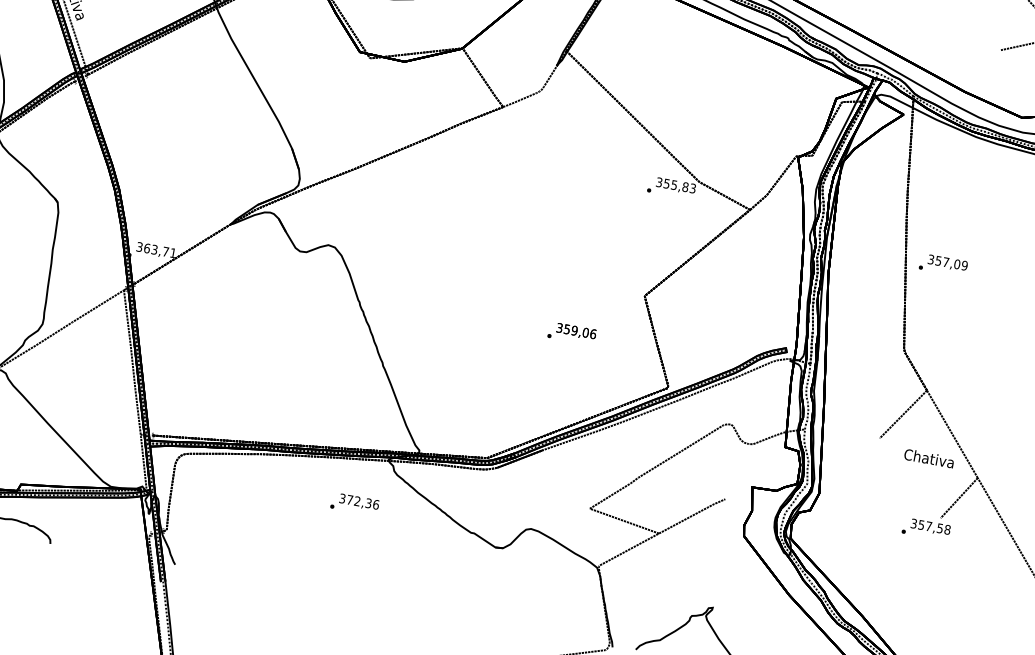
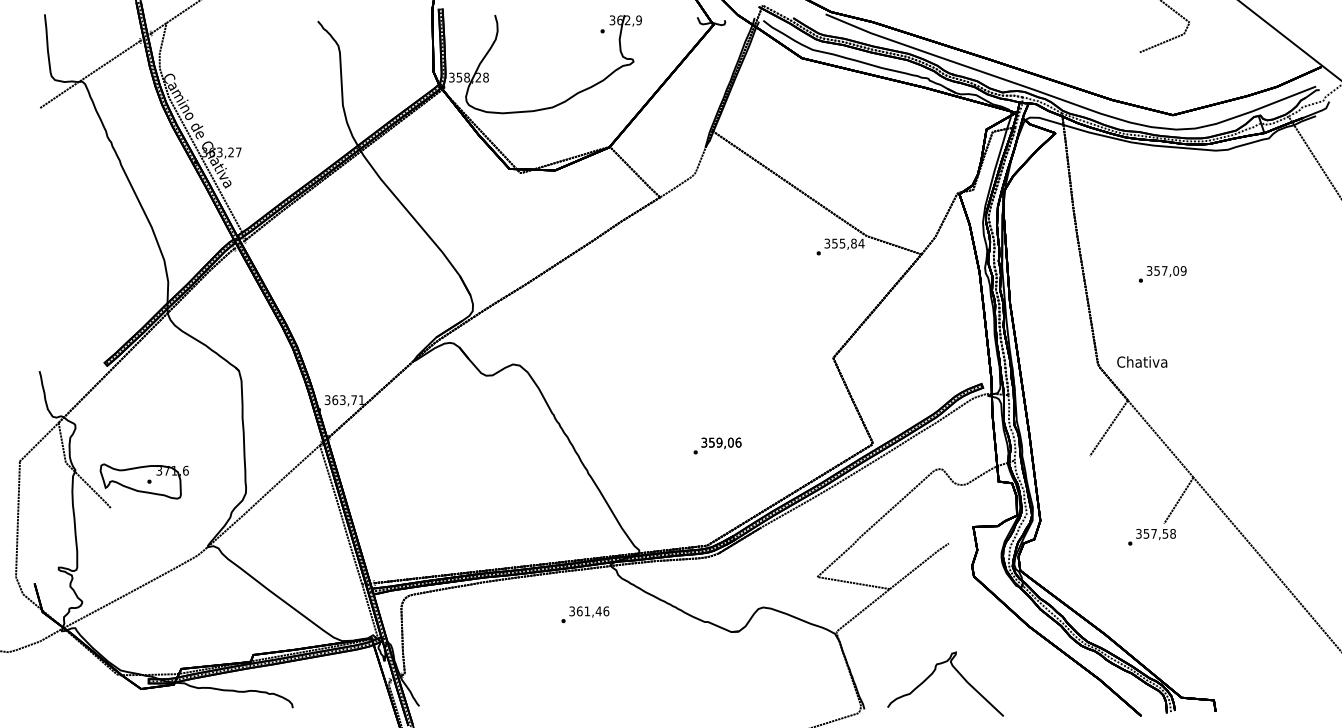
text: (692, 188) -> (861, 243), 355,83 -> 355,84
text: (943, 265) -> (1162, 274), moved
text: (572, 333) -> (717, 445), moved
text: (929, 458) -> (1142, 361), moved
text: (358, 501) -> (588, 611), 372,36 -> 361,46

